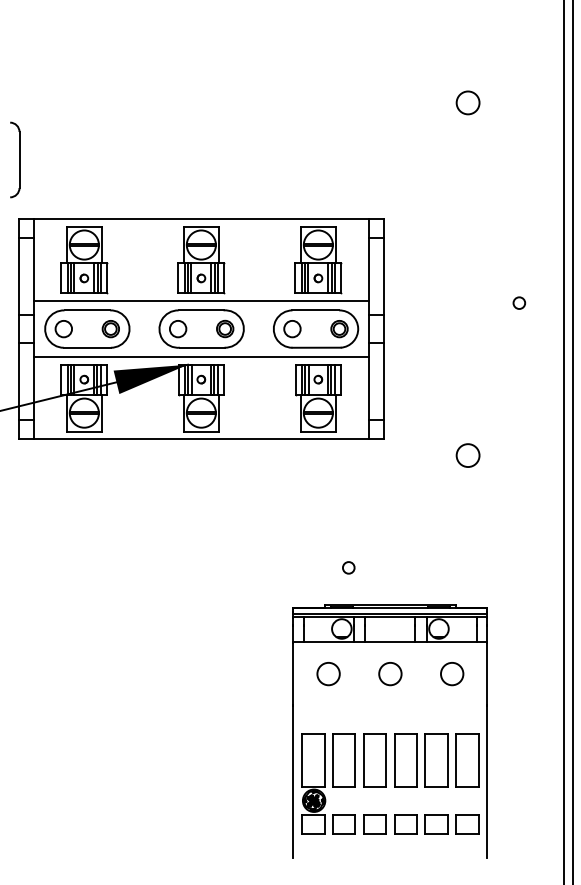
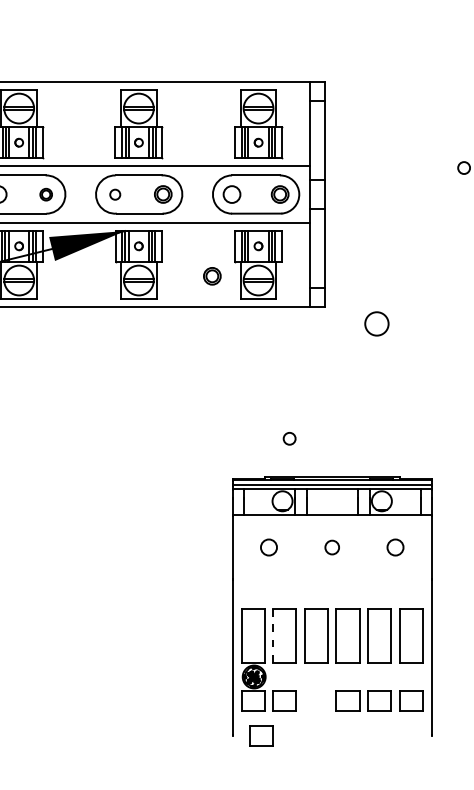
part: (110, 329) -> (45, 194), size x0.7
circle: (178, 329) -> (115, 194), size x0.6
part: (273, 408) -> (212, 275), added
circle: (467, 455) -> (376, 323), moved
circle: (328, 674) -> (268, 547), size x0.7
circle: (390, 674) -> (332, 547), size x0.6
circle: (452, 674) -> (395, 547), size x0.7
line: (332, 761) -> (273, 636), solid -> dashed
part: (374, 824) -> (260, 736), moved

